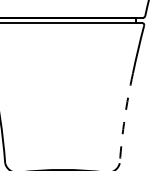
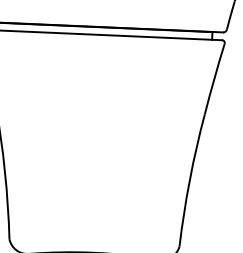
arc: (124, 118) -> (189, 180), dashed -> solid

